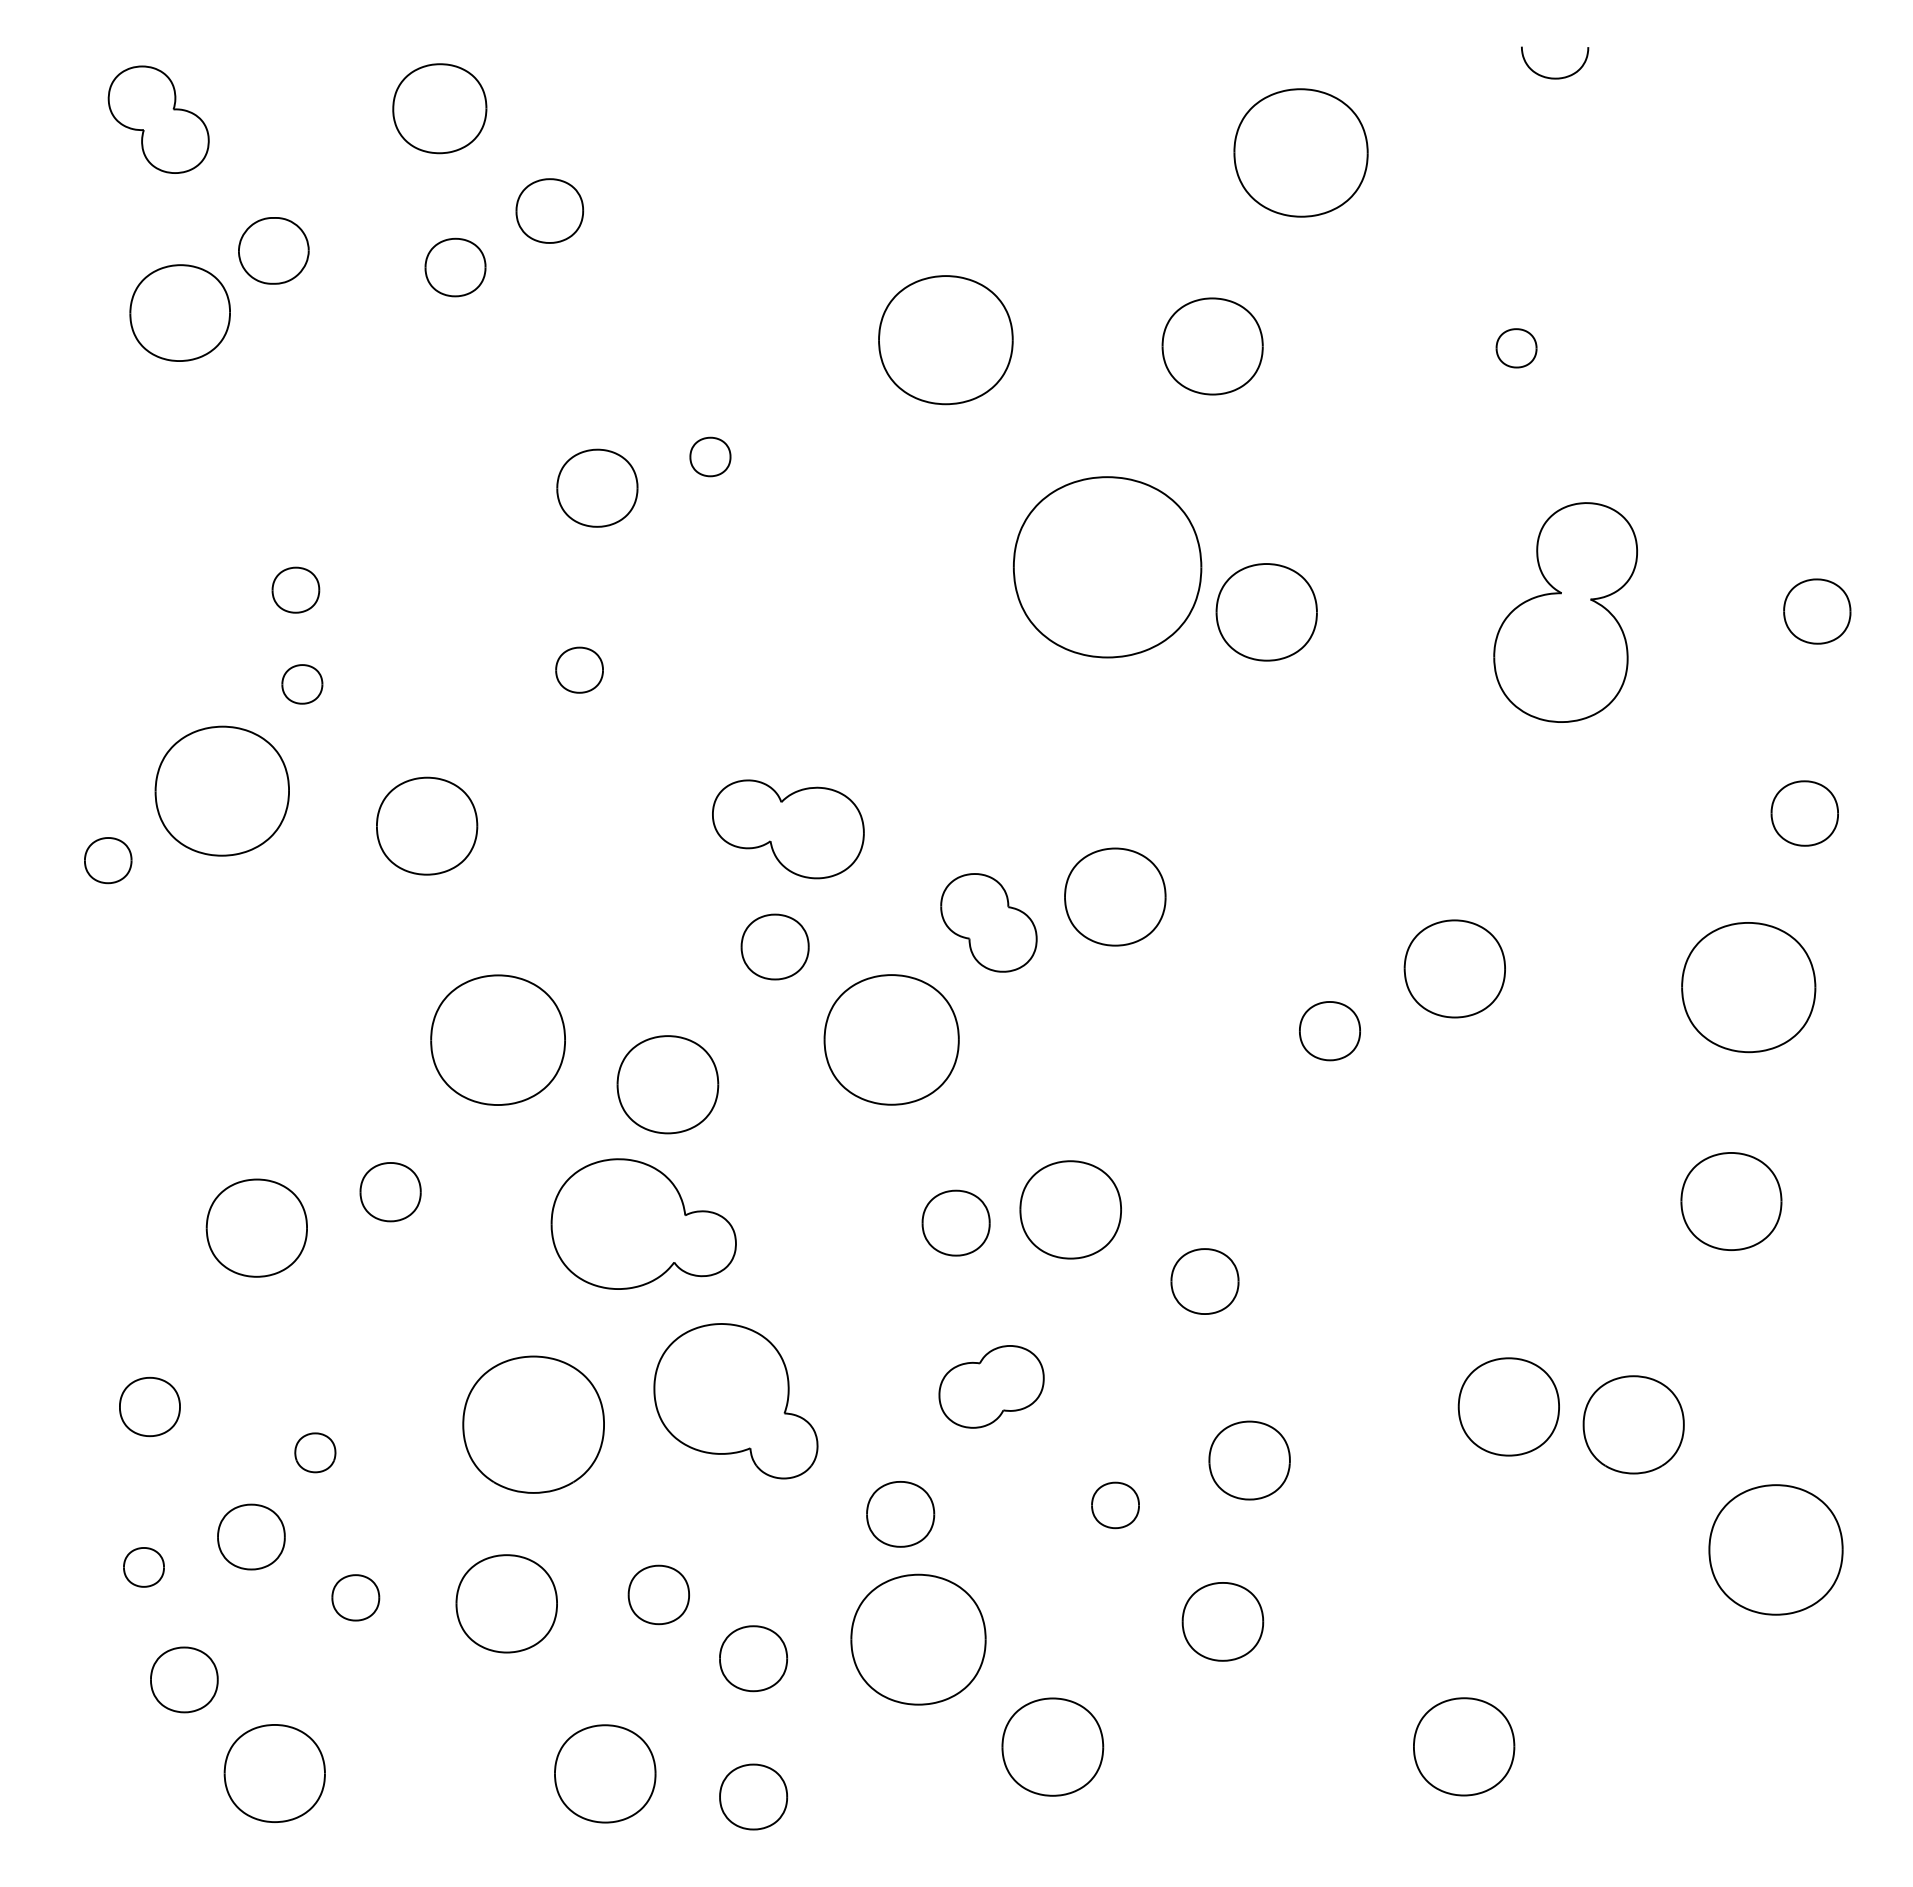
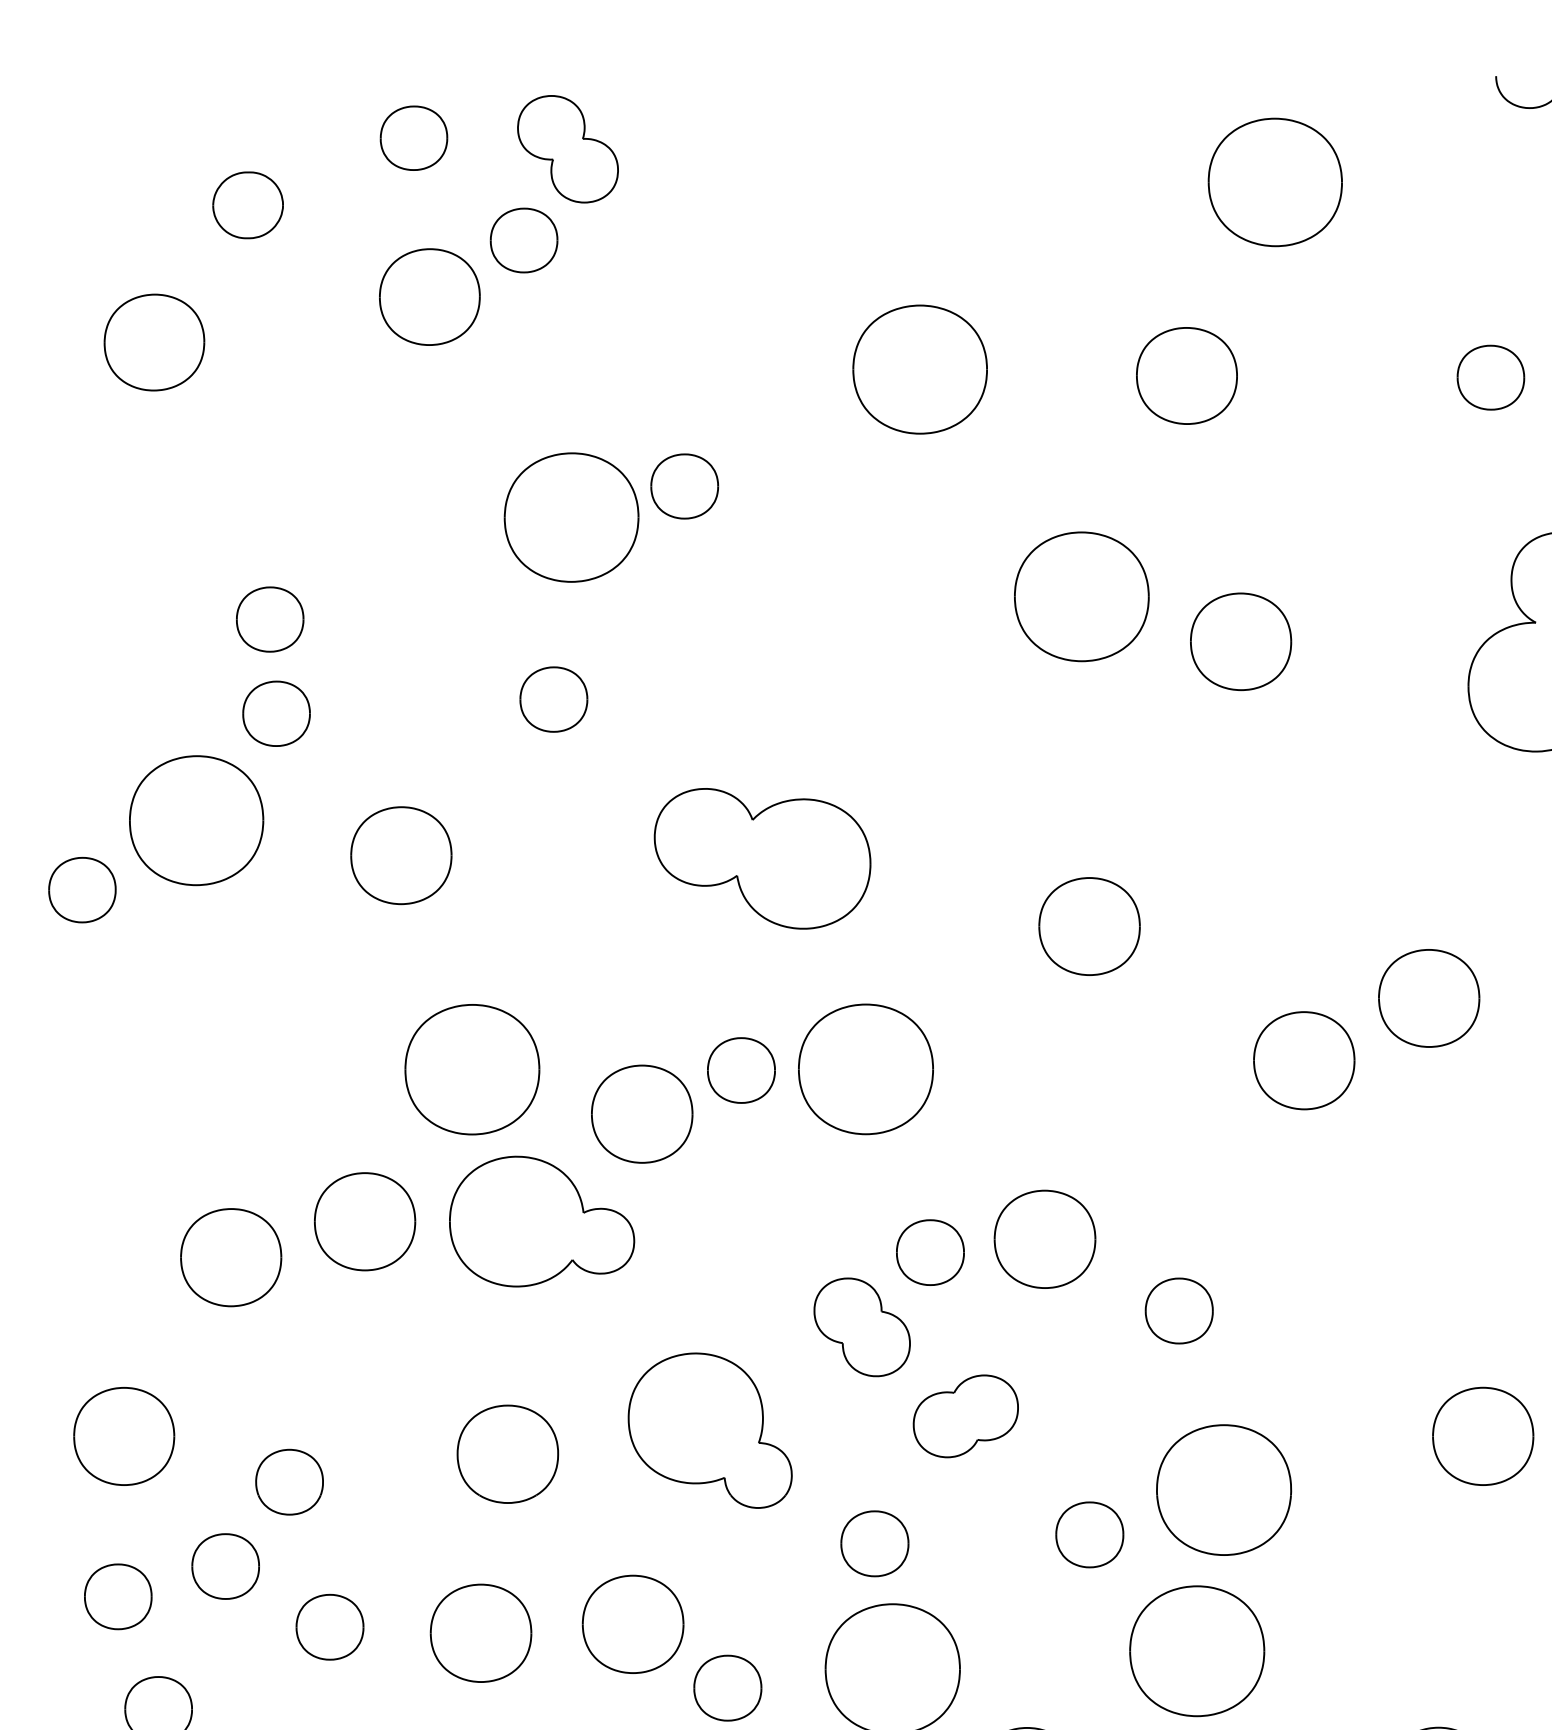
part: (439, 108) -> (413, 137), size x0.71
part: (158, 119) -> (567, 148), moved
part: (273, 250) -> (247, 204), moved
part: (455, 267) -> (429, 296), size x1.67
part: (1516, 348) -> (1490, 377), size x1.67
part: (710, 456) -> (684, 485), size x1.67
part: (597, 488) -> (571, 517), size x1.67
part: (1107, 567) -> (1081, 596), size x0.71
part: (295, 590) -> (269, 619), size x1.43
part: (579, 670) -> (553, 699), size x1.43
part: (302, 684) -> (276, 713), size x1.67
part: (788, 829) -> (762, 858), size x1.43
part: (108, 860) -> (82, 889), size x1.43
part: (988, 922) -> (861, 1326), moved
part: (774, 946) -> (740, 1069), moved
part: (1329, 1030) -> (1303, 1059), size x1.67
part: (390, 1191) -> (364, 1220), size x1.67
part: (643, 1223) -> (541, 1220), moved
part: (149, 1406) -> (123, 1435), size x1.67
part: (533, 1424) -> (507, 1453), size x0.71
part: (315, 1452) -> (289, 1481), size x1.67
part: (1249, 1460) -> (1223, 1489), size x1.67
part: (1115, 1505) -> (1089, 1534), size x1.43
part: (143, 1567) -> (117, 1596), size x1.67
part: (658, 1594) -> (632, 1623), size x1.67
part: (355, 1597) -> (329, 1626), size x1.43
part: (1222, 1621) -> (1196, 1650), size x1.67

